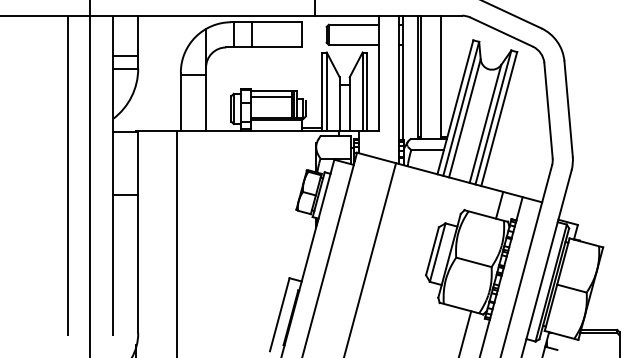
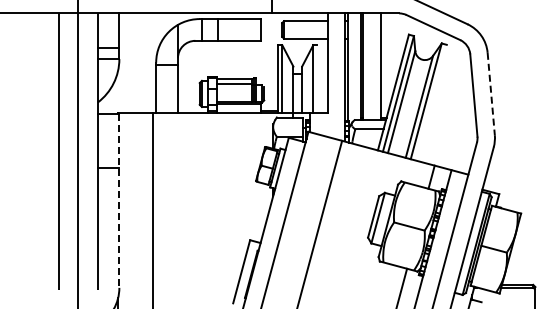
line: (367, 91) -> (317, 78), removed
line: (568, 109) -> (491, 94), solid -> dashed
line: (498, 118) -> (430, 102), removed
line: (138, 233) -> (119, 201), solid -> dashed

